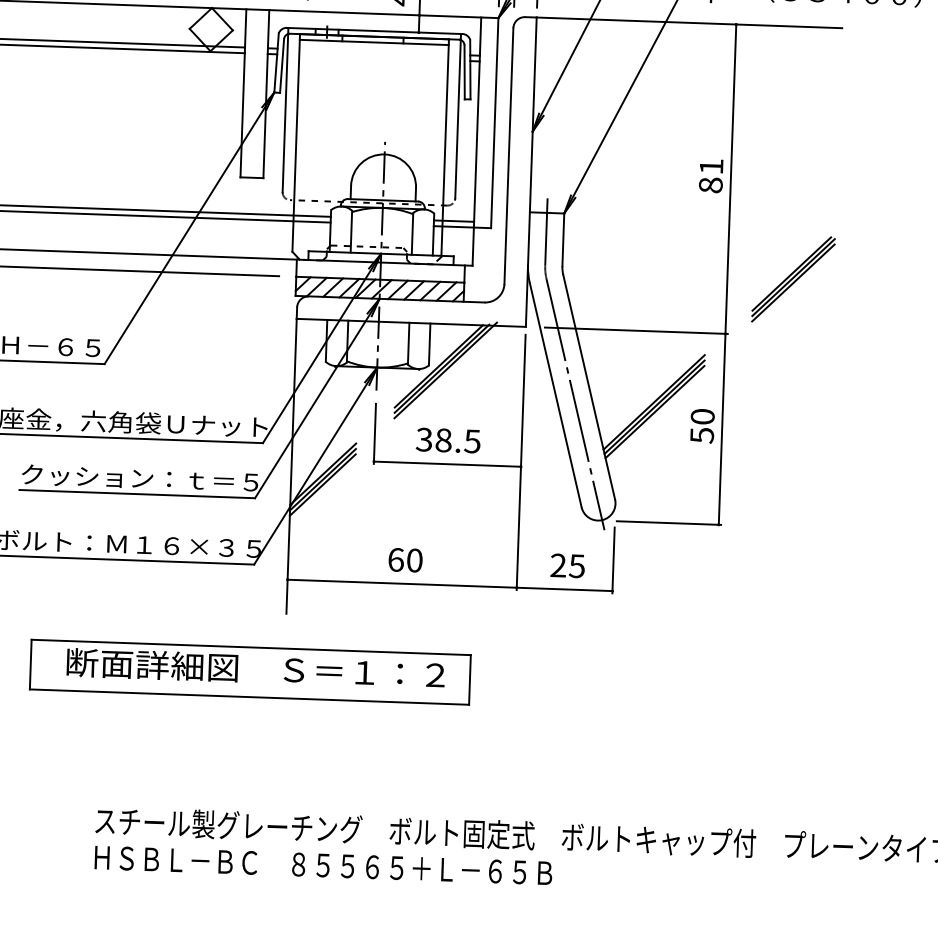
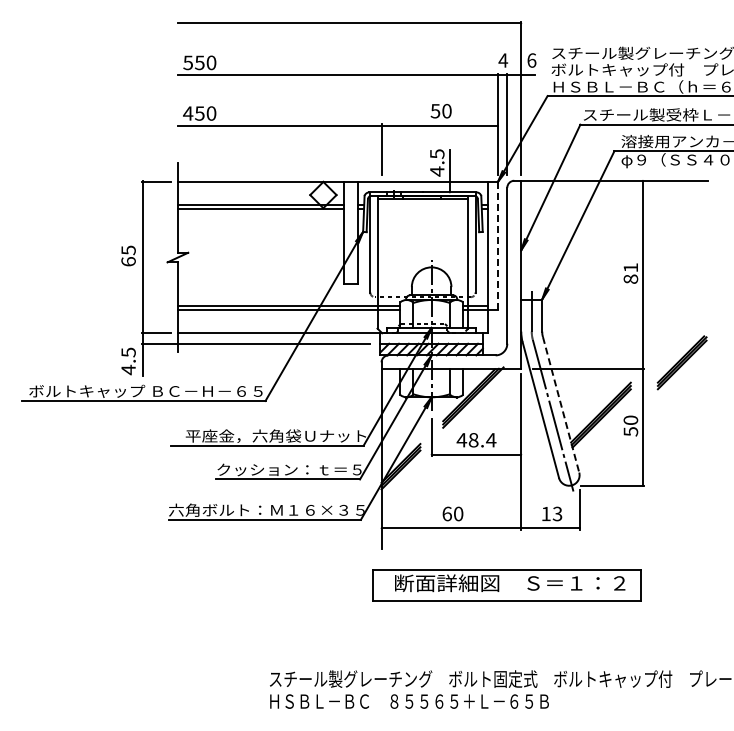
line: (493, 123) -> (497, 246), solid -> dashed
part: (792, 278) -> (681, 362), moved
line: (589, 388) -> (561, 405), solid -> dashed
text: (448, 441) -> (476, 440), 38.5 -> 48.4
text: (567, 565) -> (551, 513), 25 -> 13
part: (249, 672) -> (506, 585), moved

